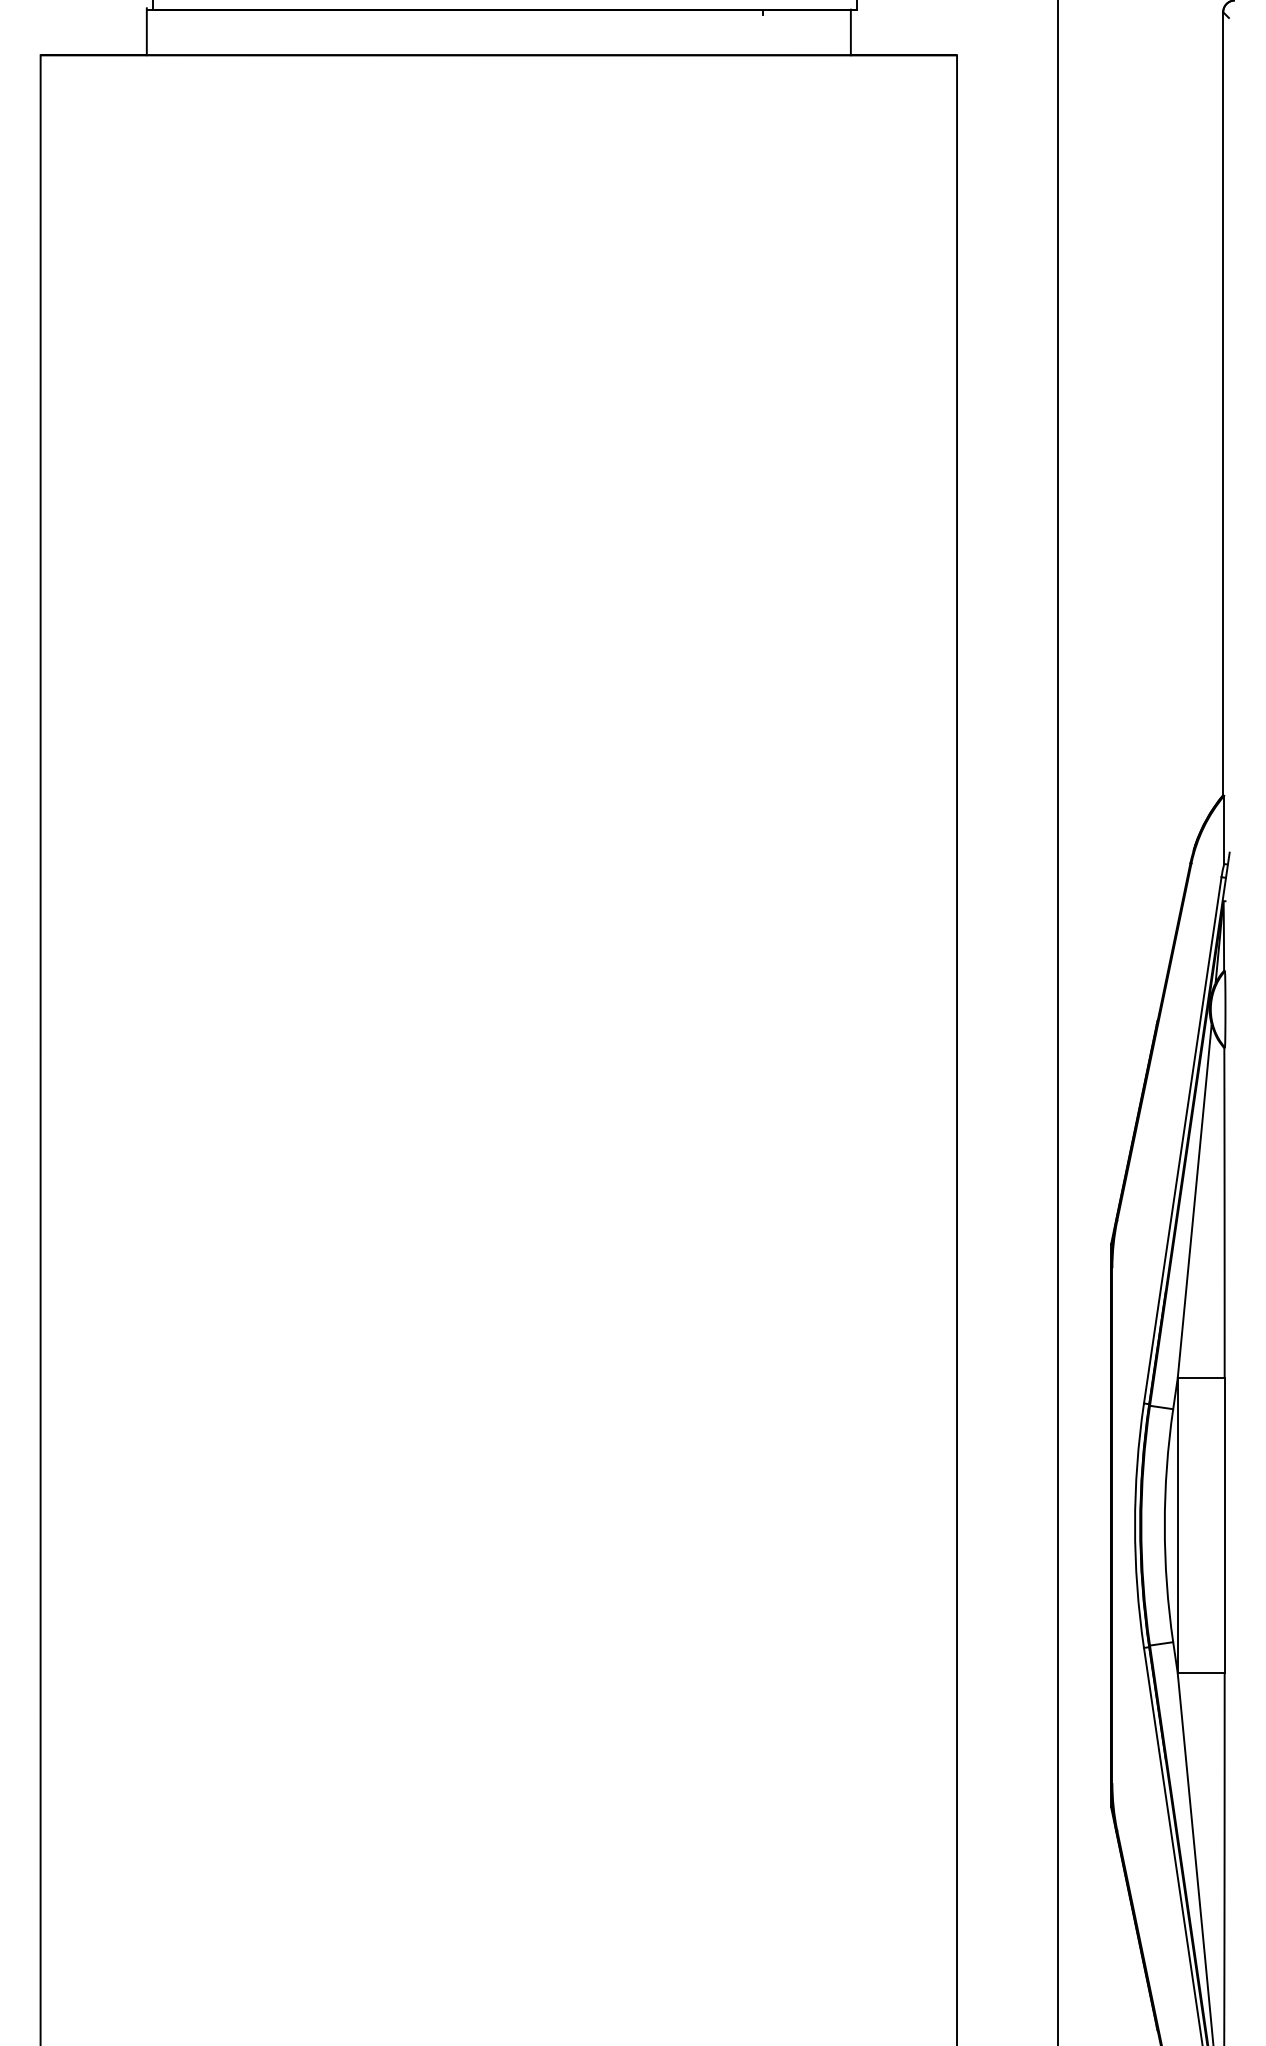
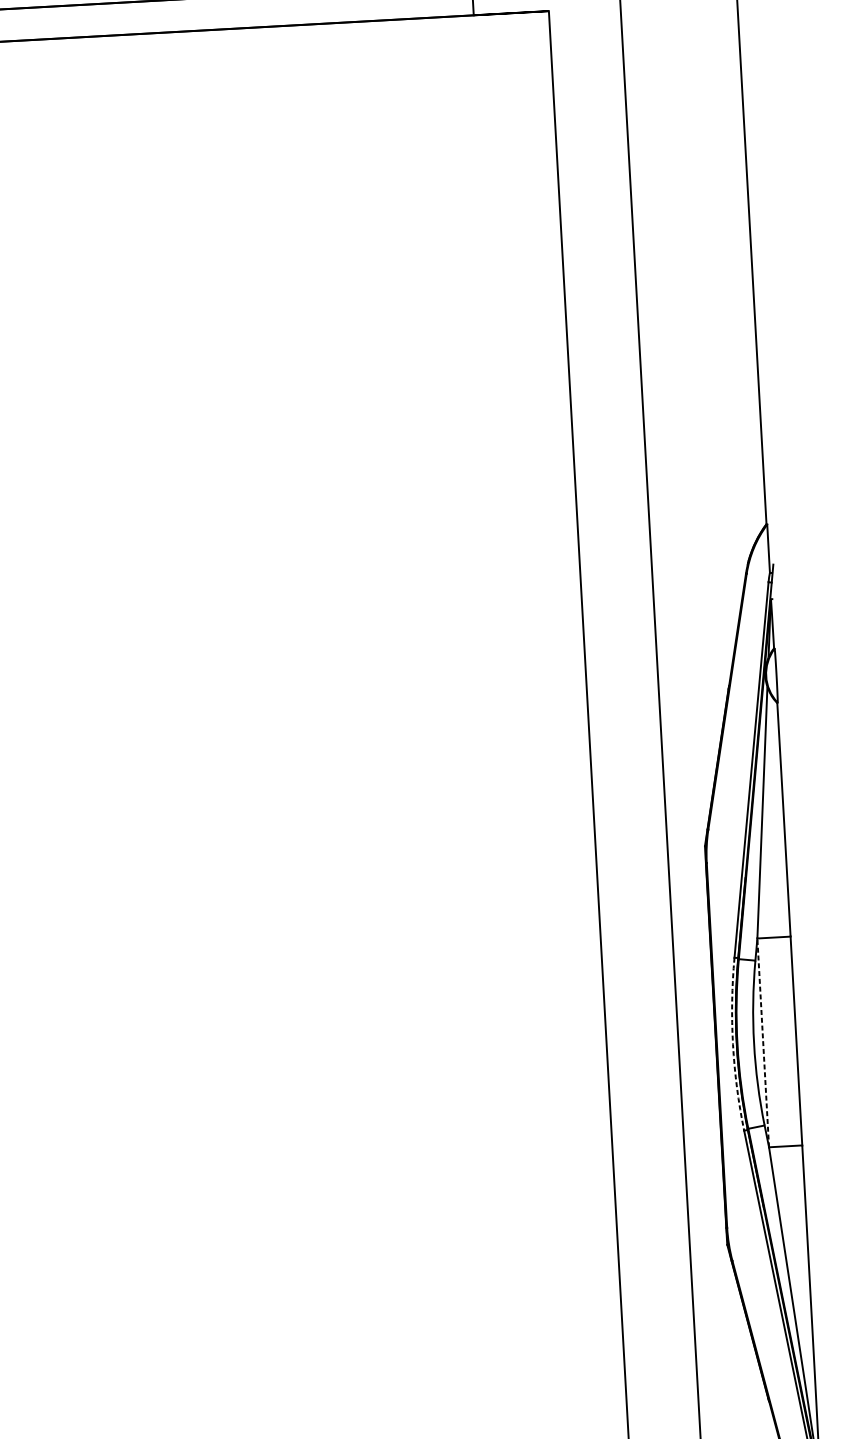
arc: (1135, 1525) -> (733, 1044), solid -> dashed
line: (1177, 1525) -> (763, 1042), solid -> dashed

